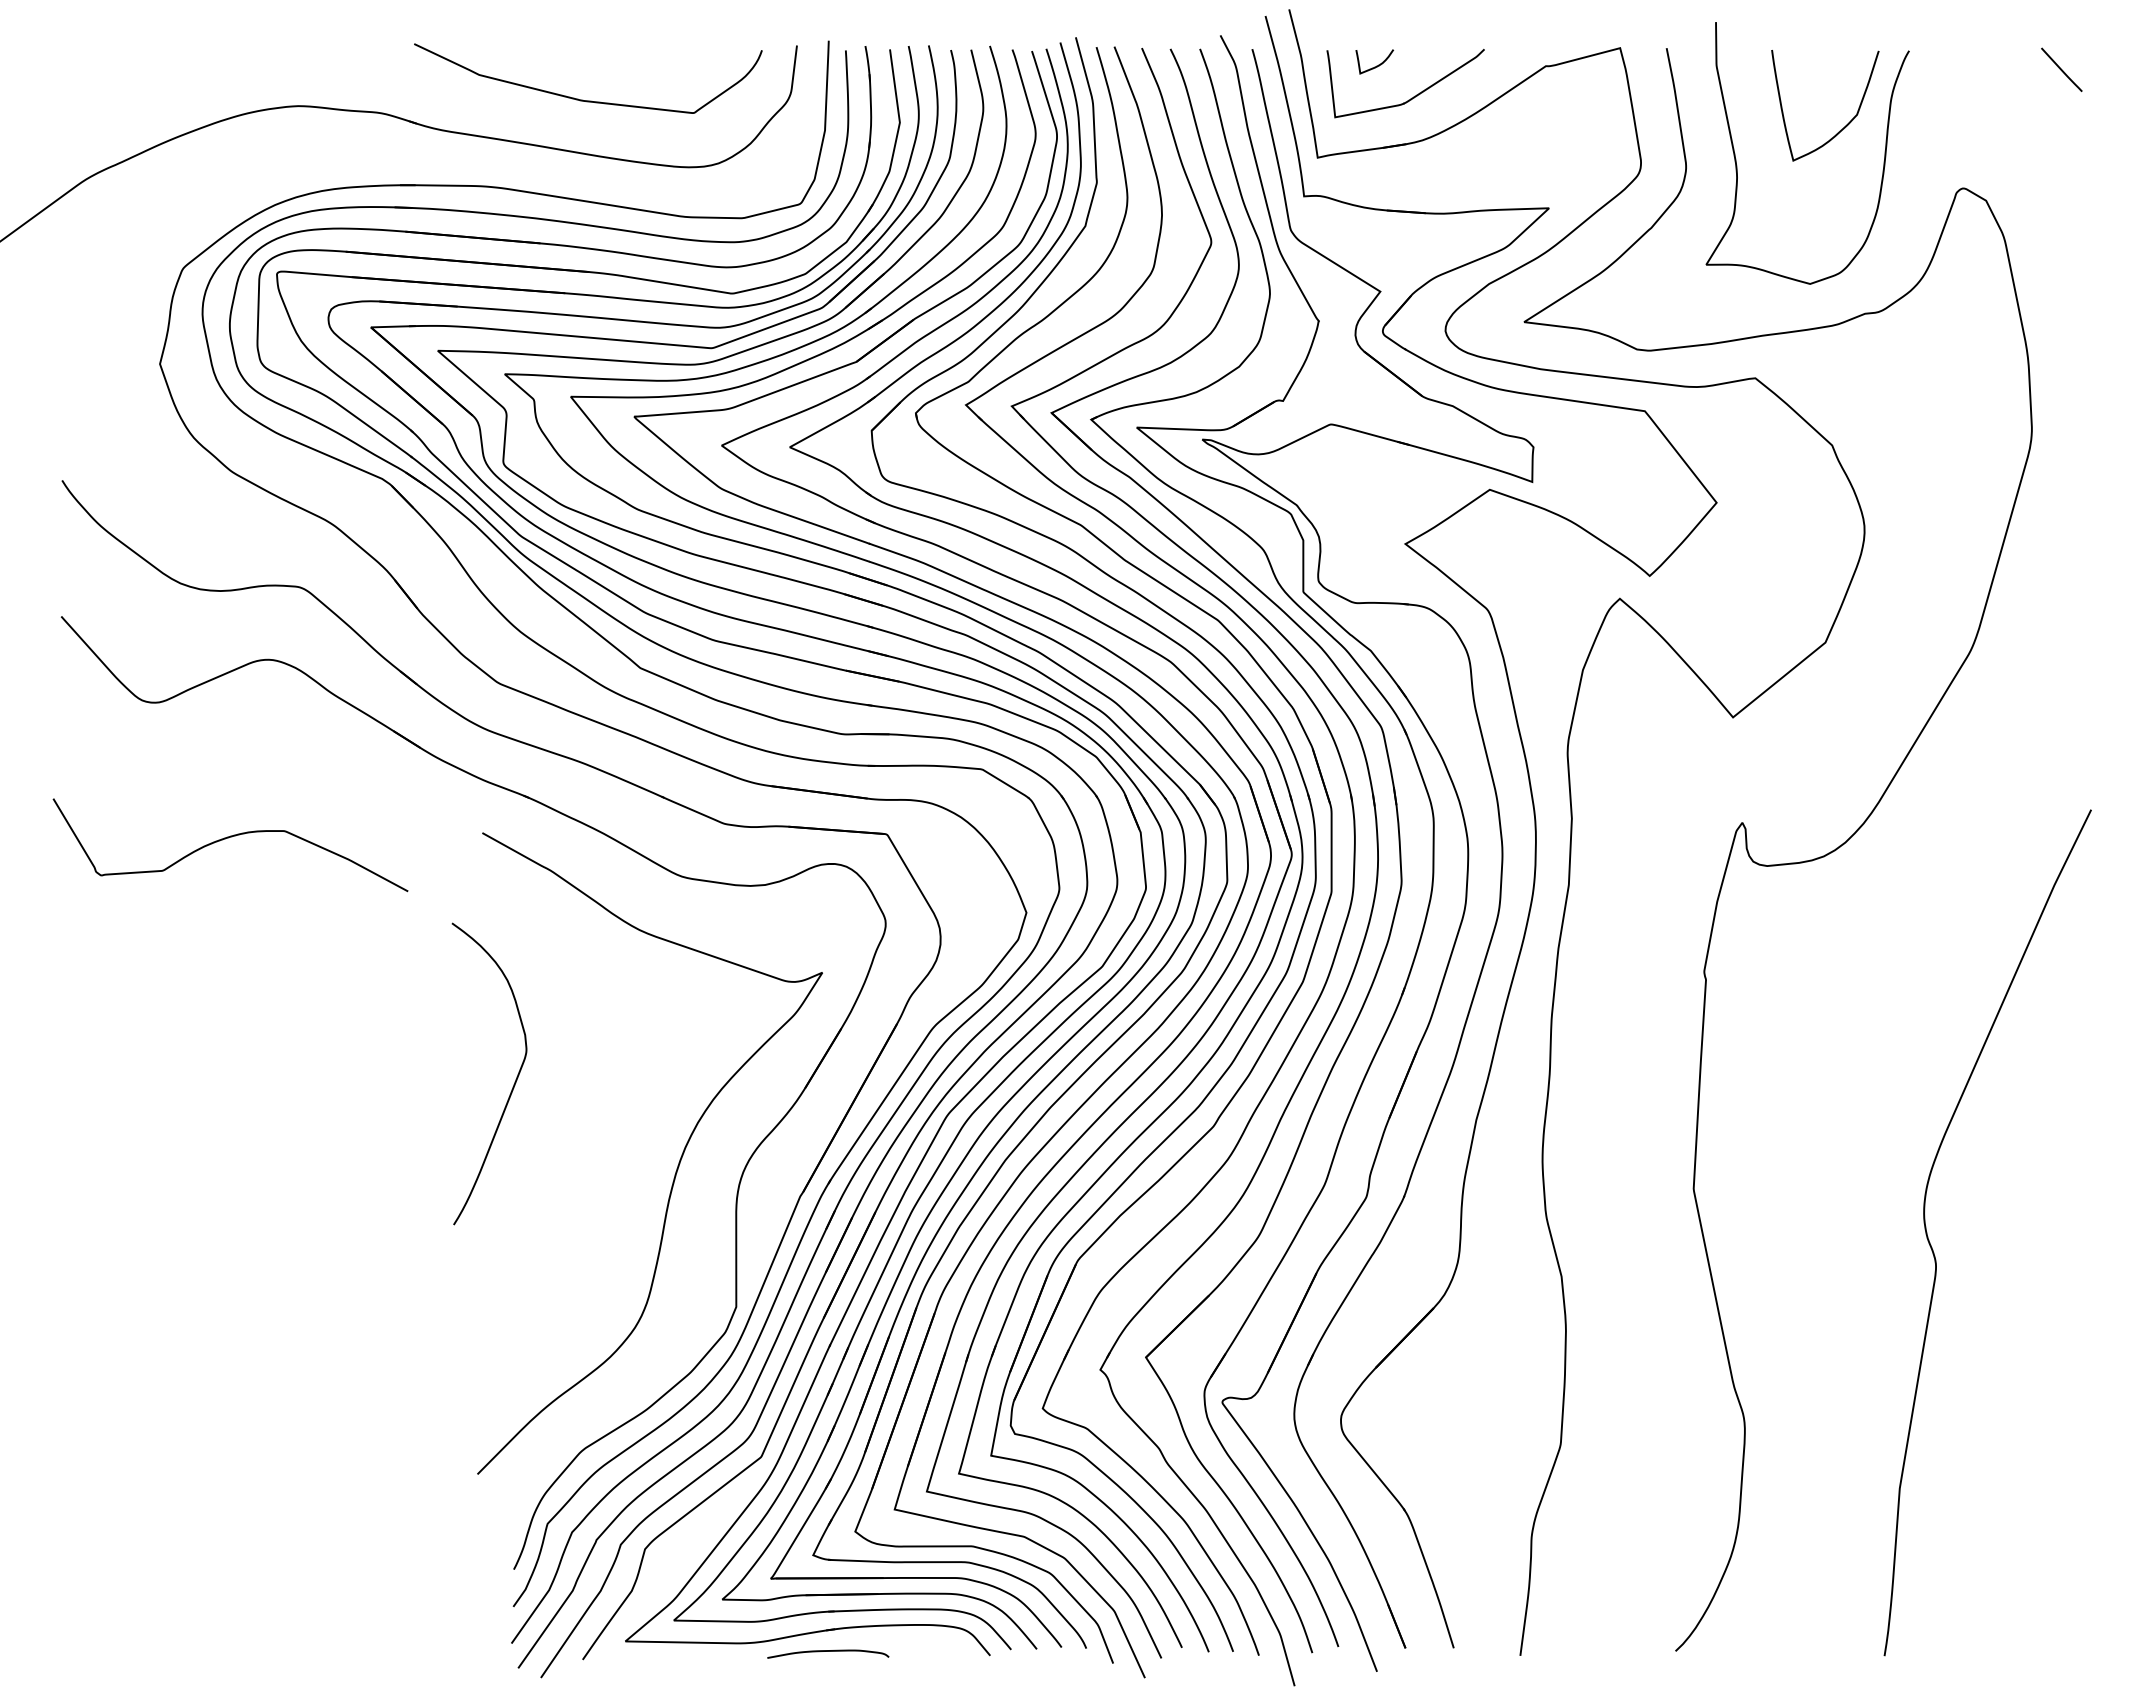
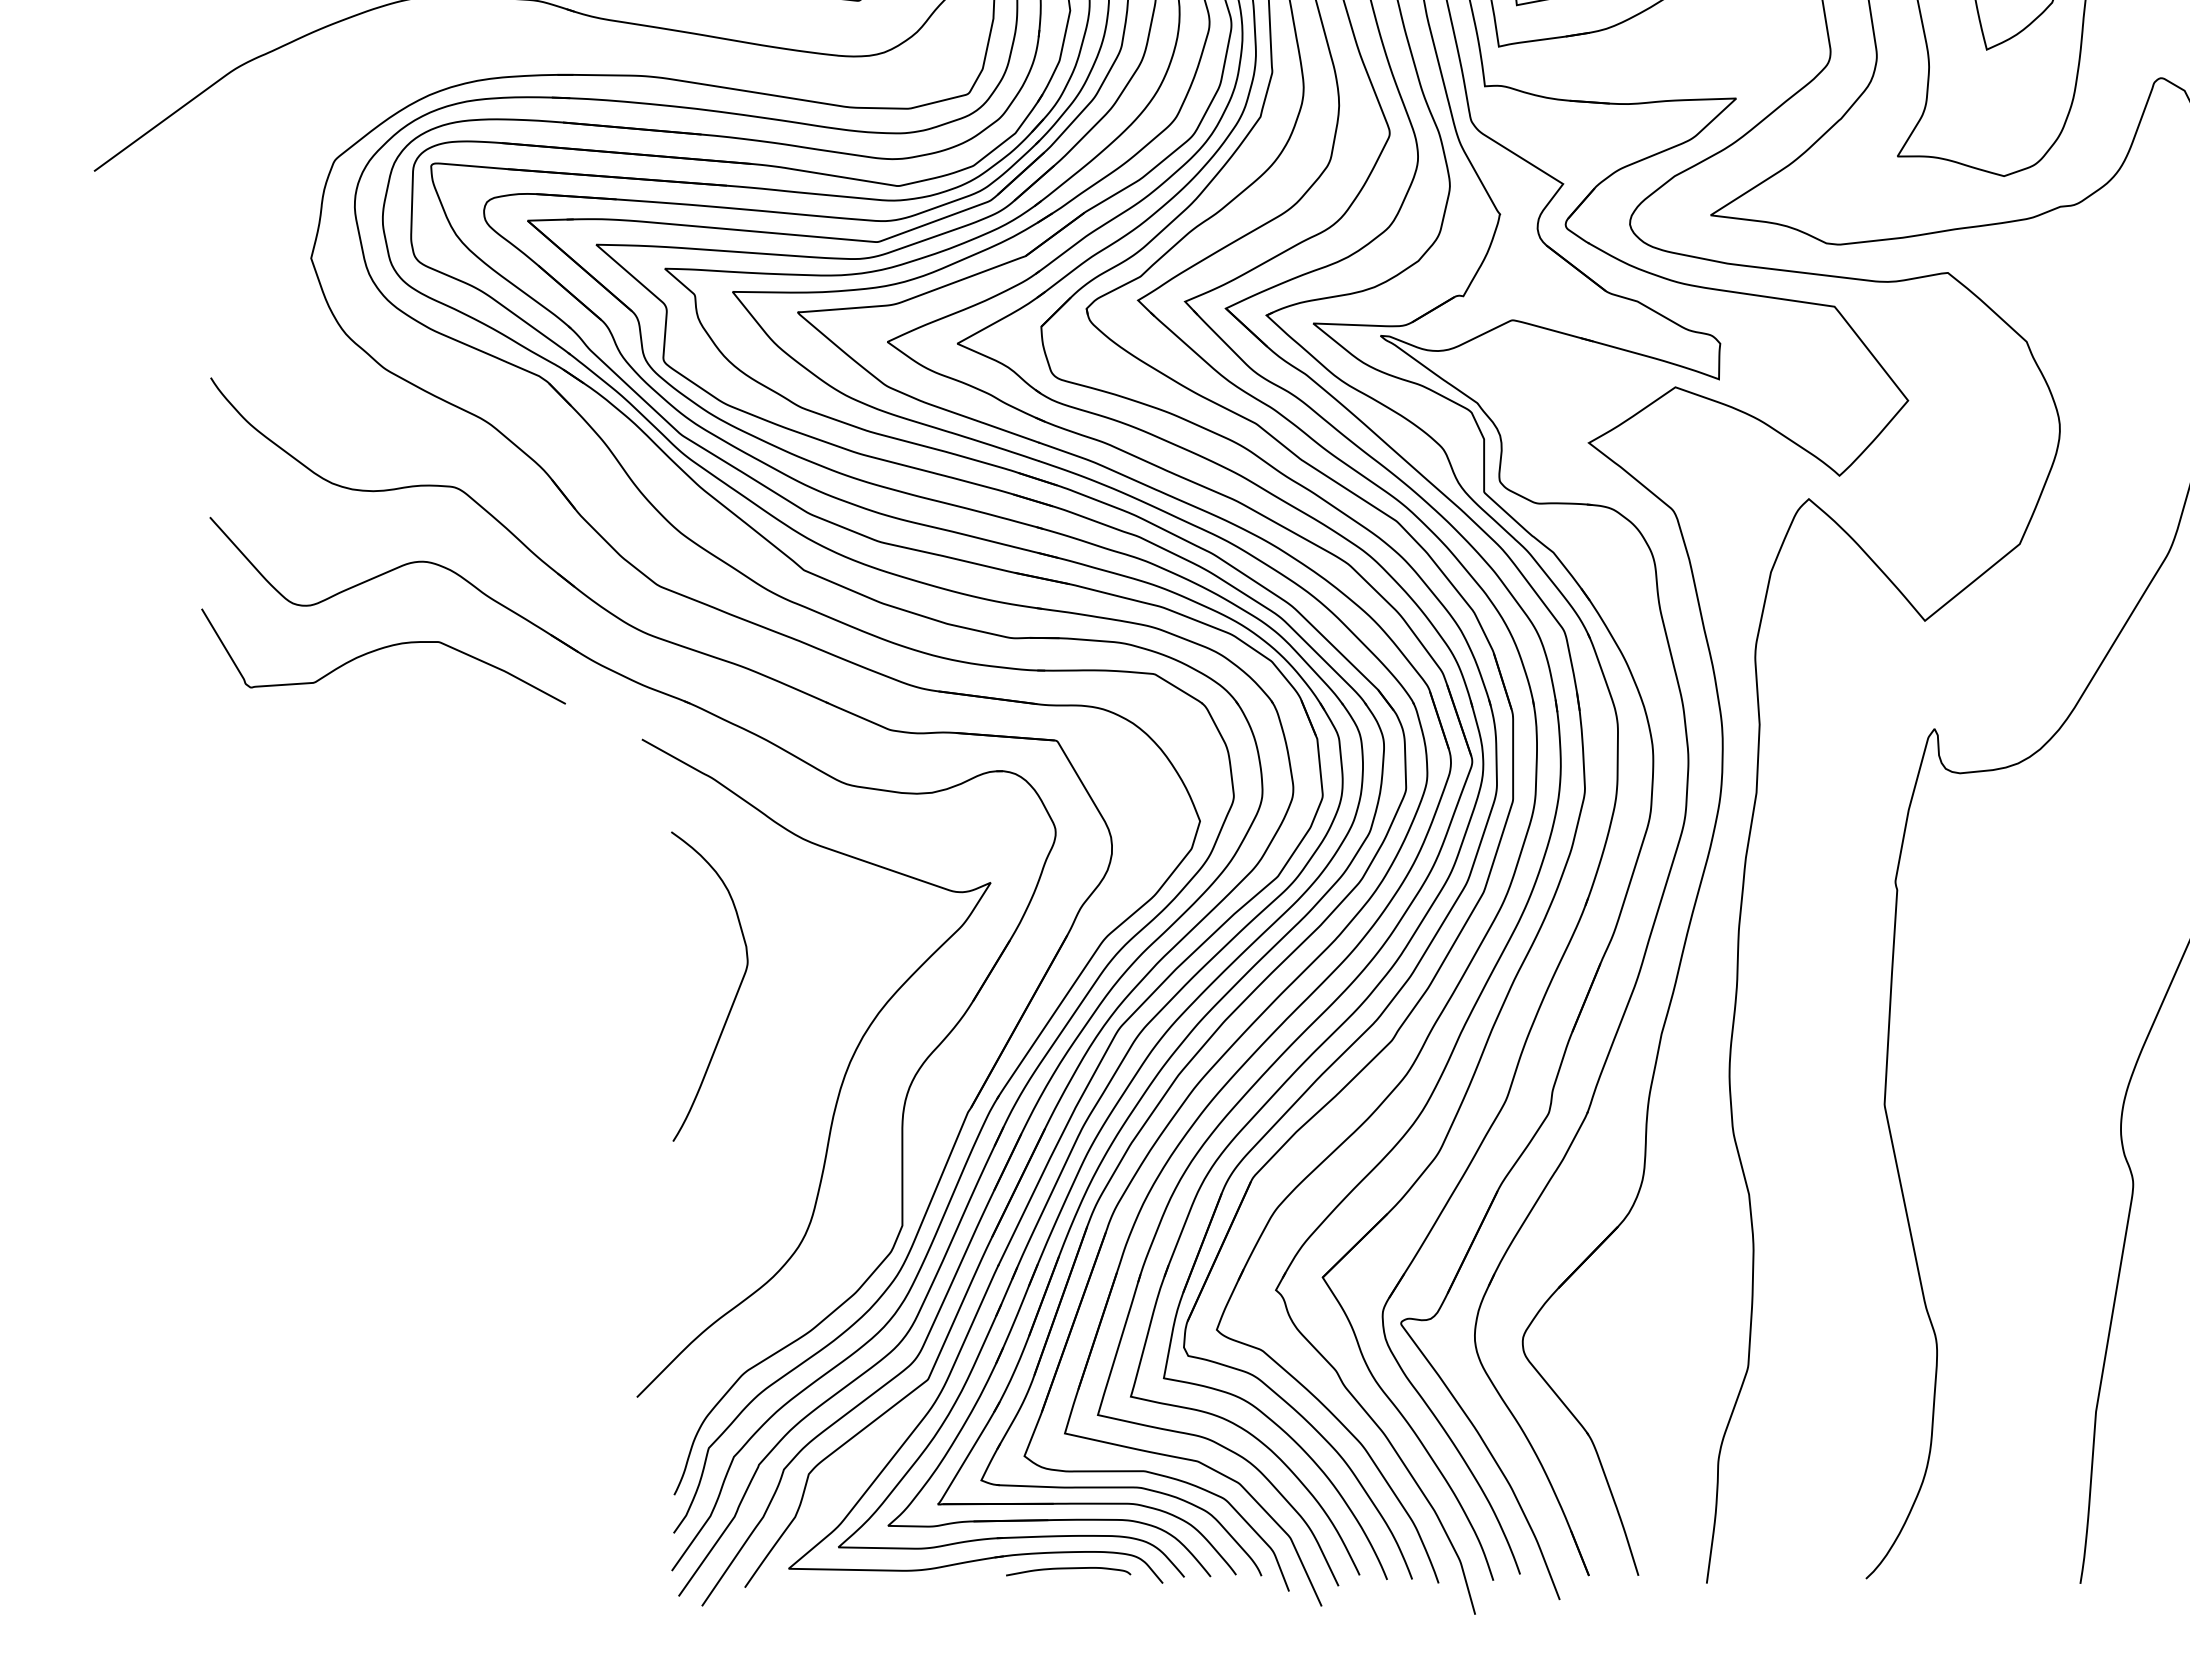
curve: (228, 838) -> (381, 649), moved
curve: (514, 1081) -> (735, 994), moved
curve: (828, 1651) -> (1068, 1568), moved

